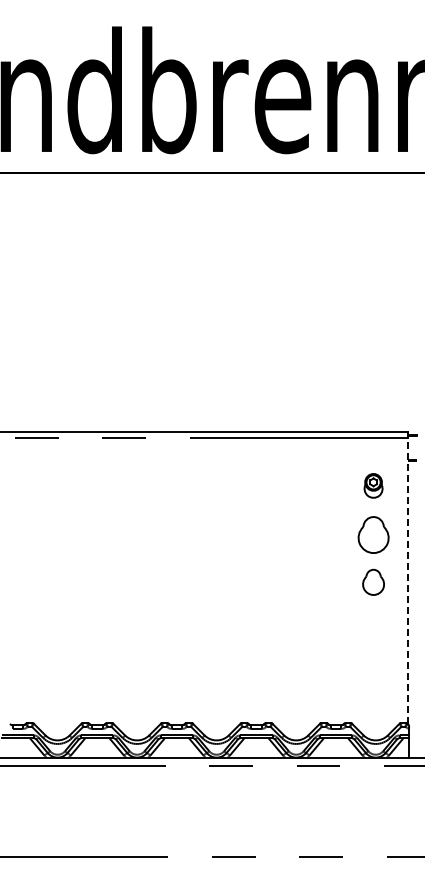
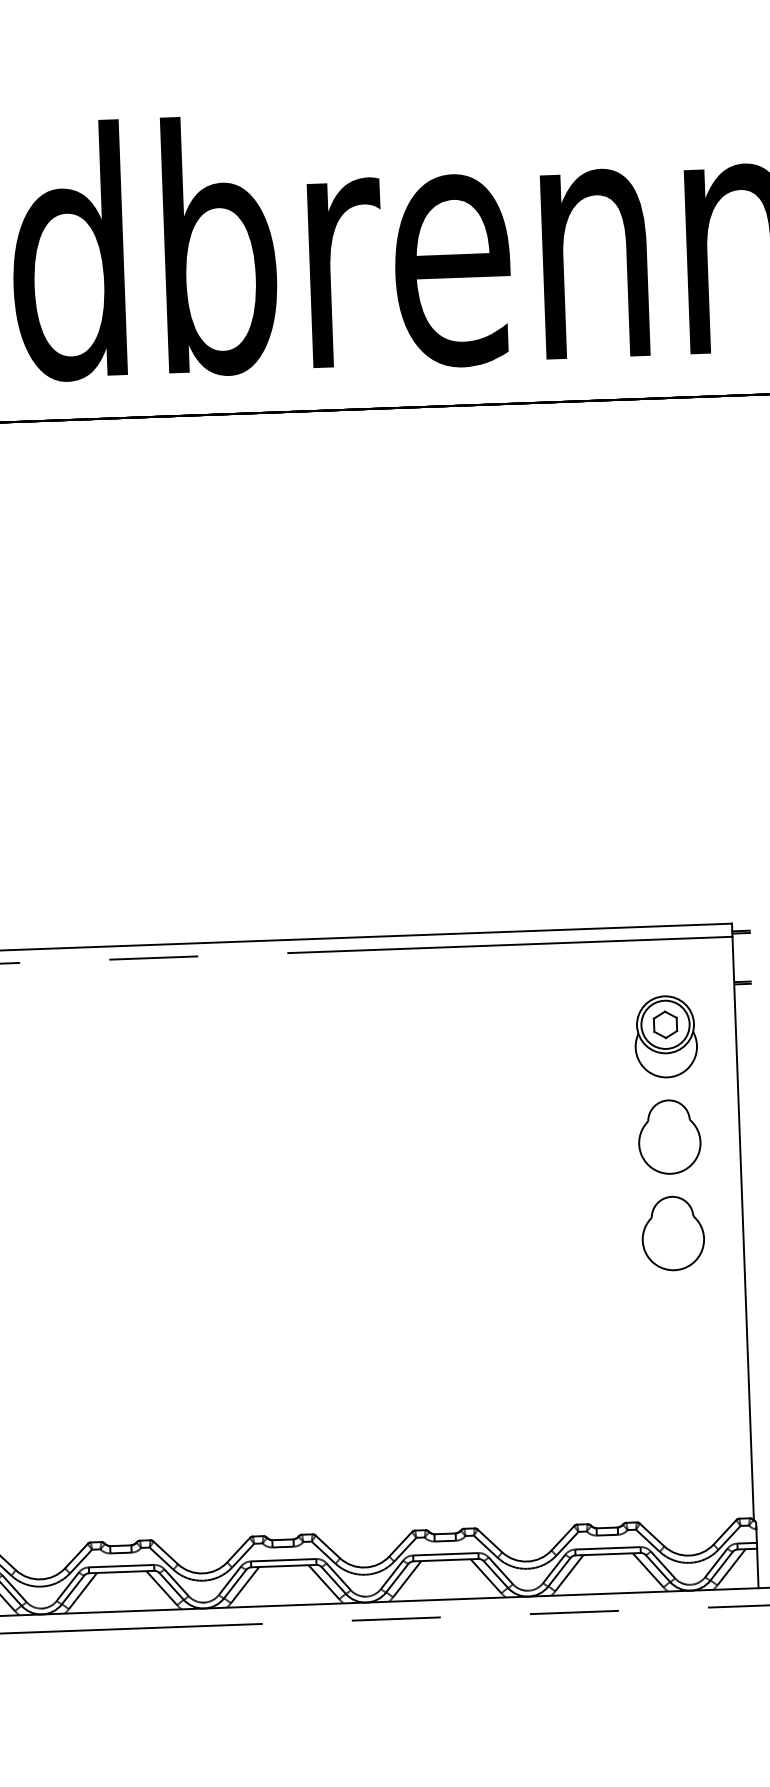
part: (373, 485) -> (665, 1036), size x1.67
line: (408, 580) -> (744, 1227), dashed -> solid
part: (373, 582) -> (672, 1233), size x1.43

